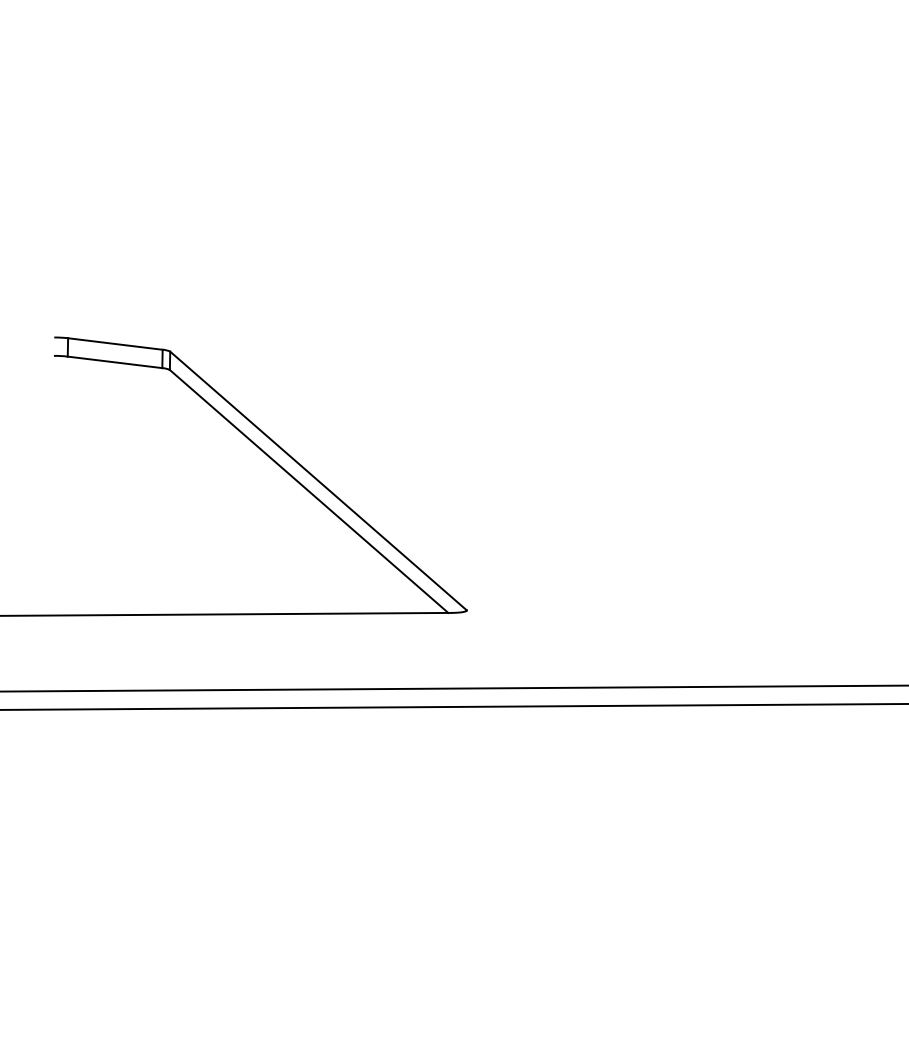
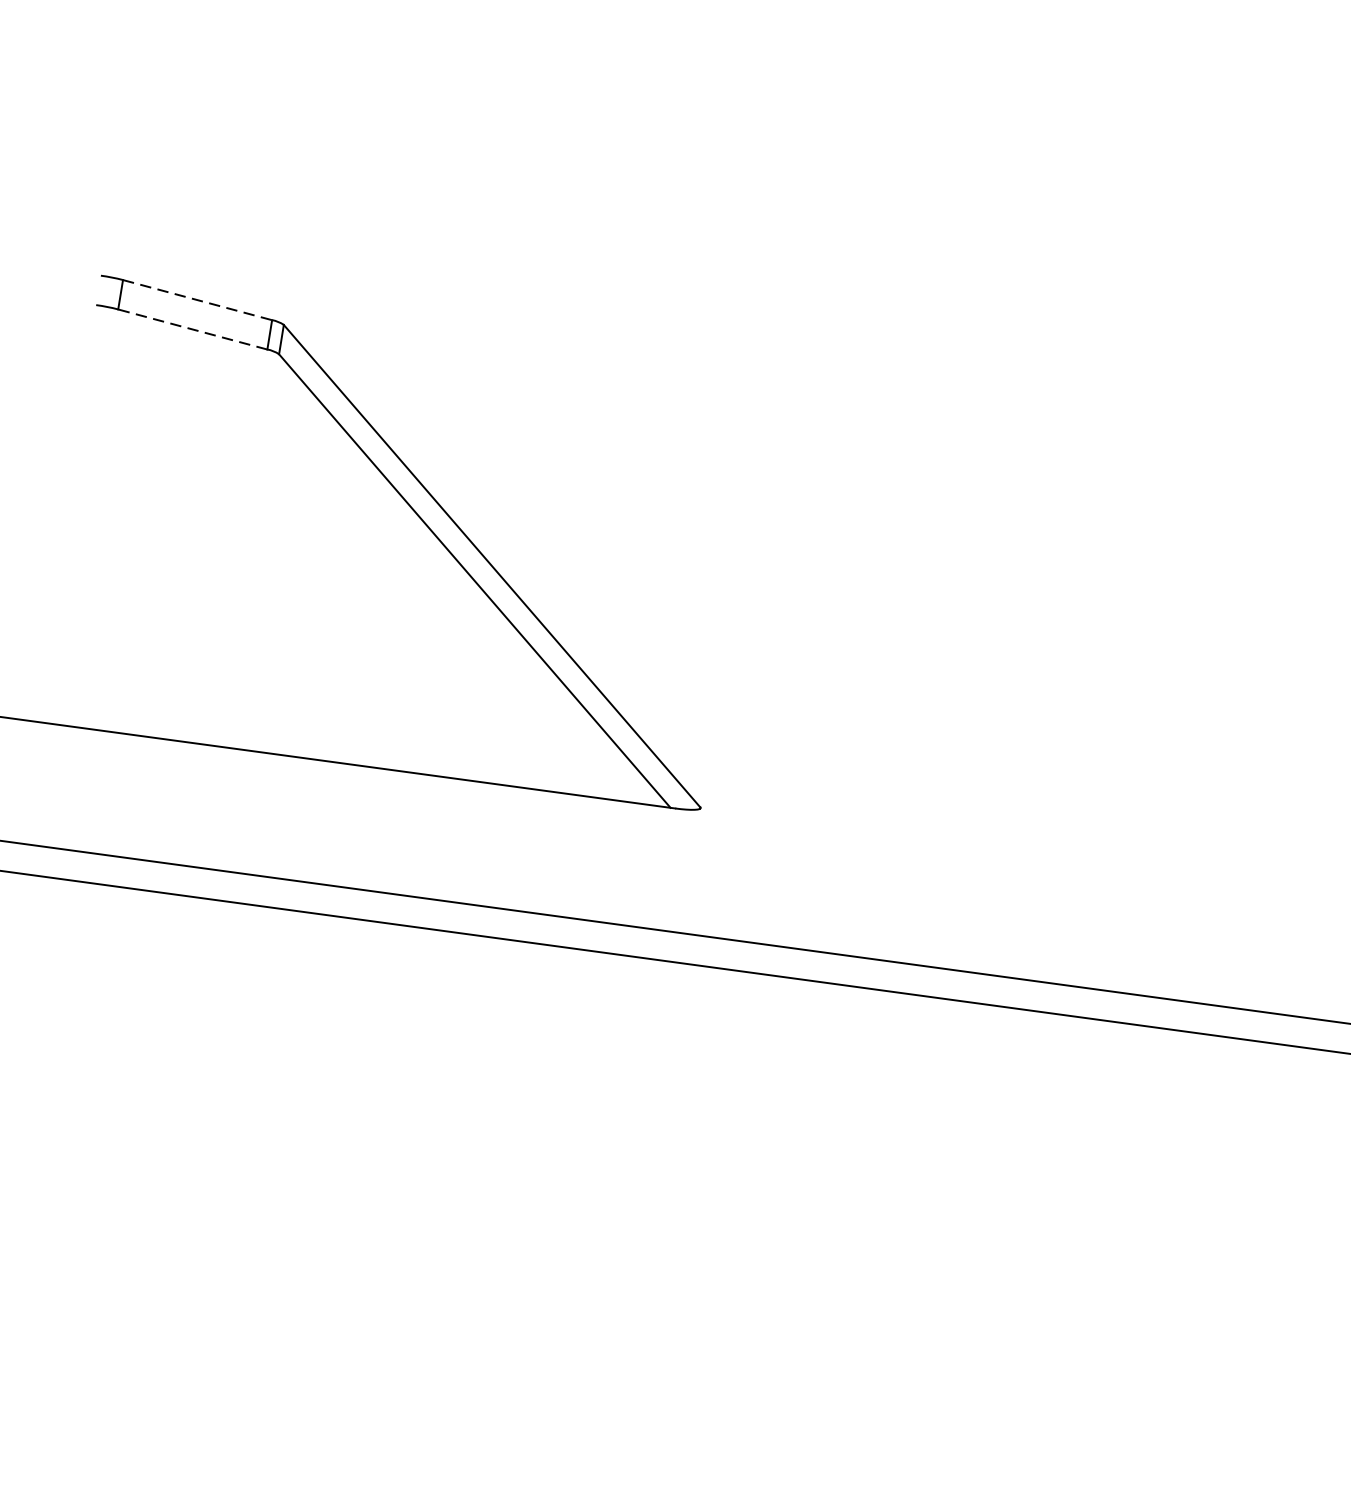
line: (115, 344) -> (197, 300), solid -> dashed
line: (115, 362) -> (193, 329), solid -> dashed

